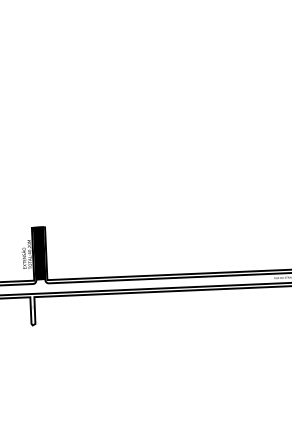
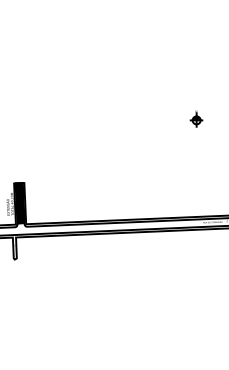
part: (265, 144) -> (196, 118), added

